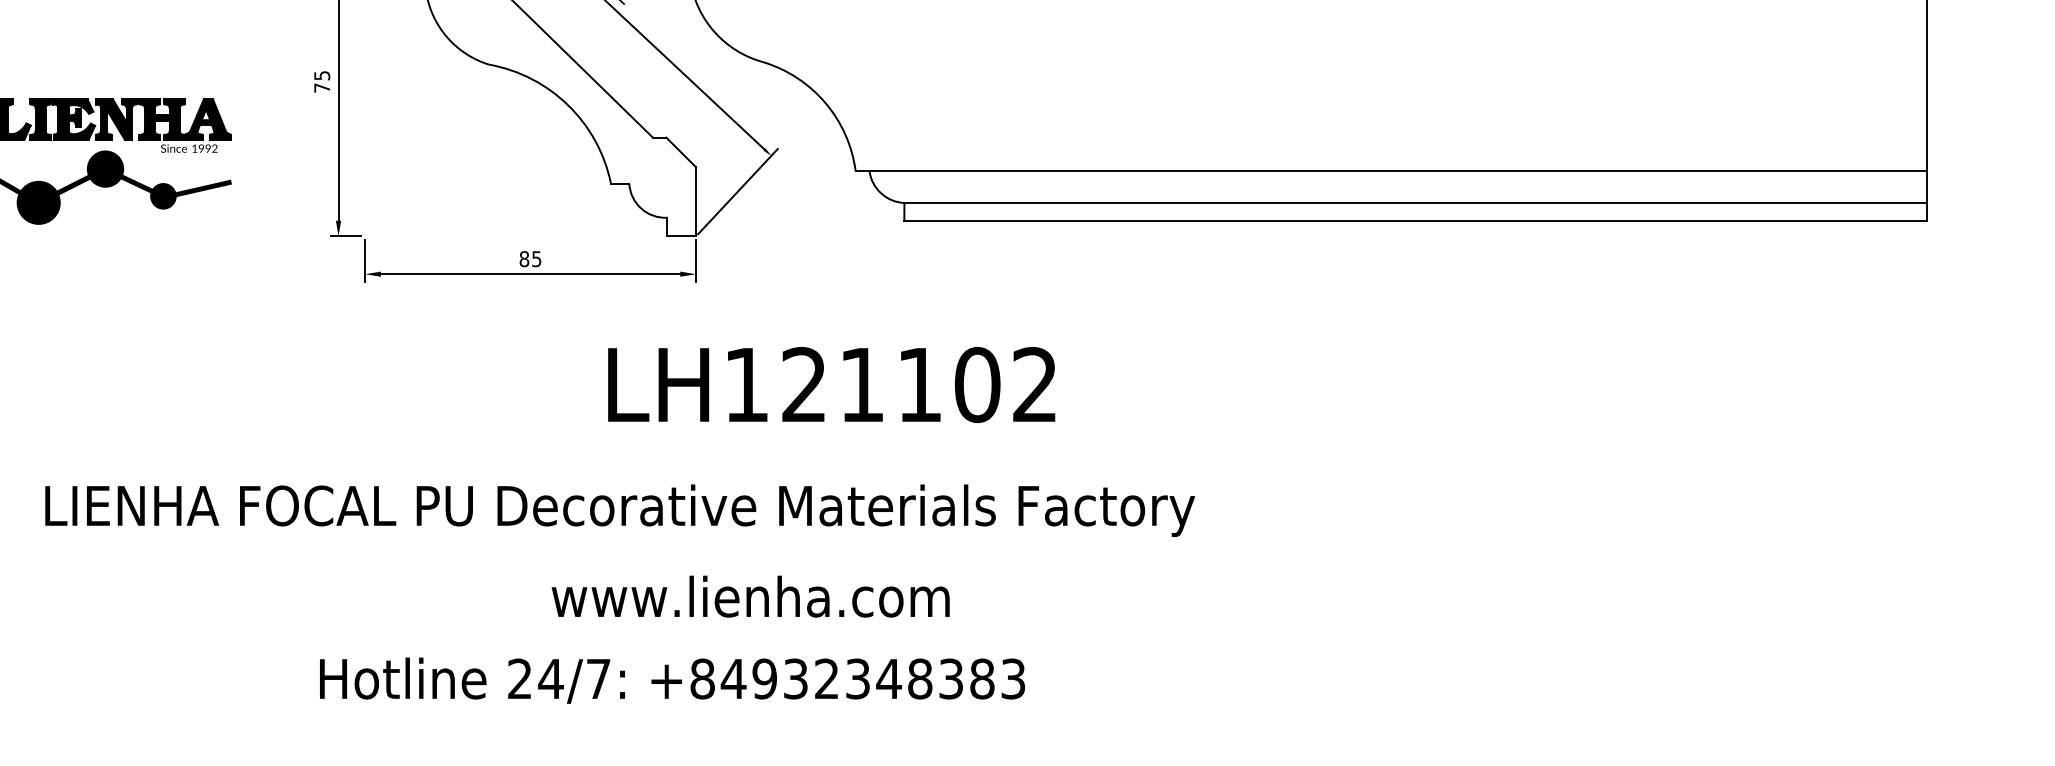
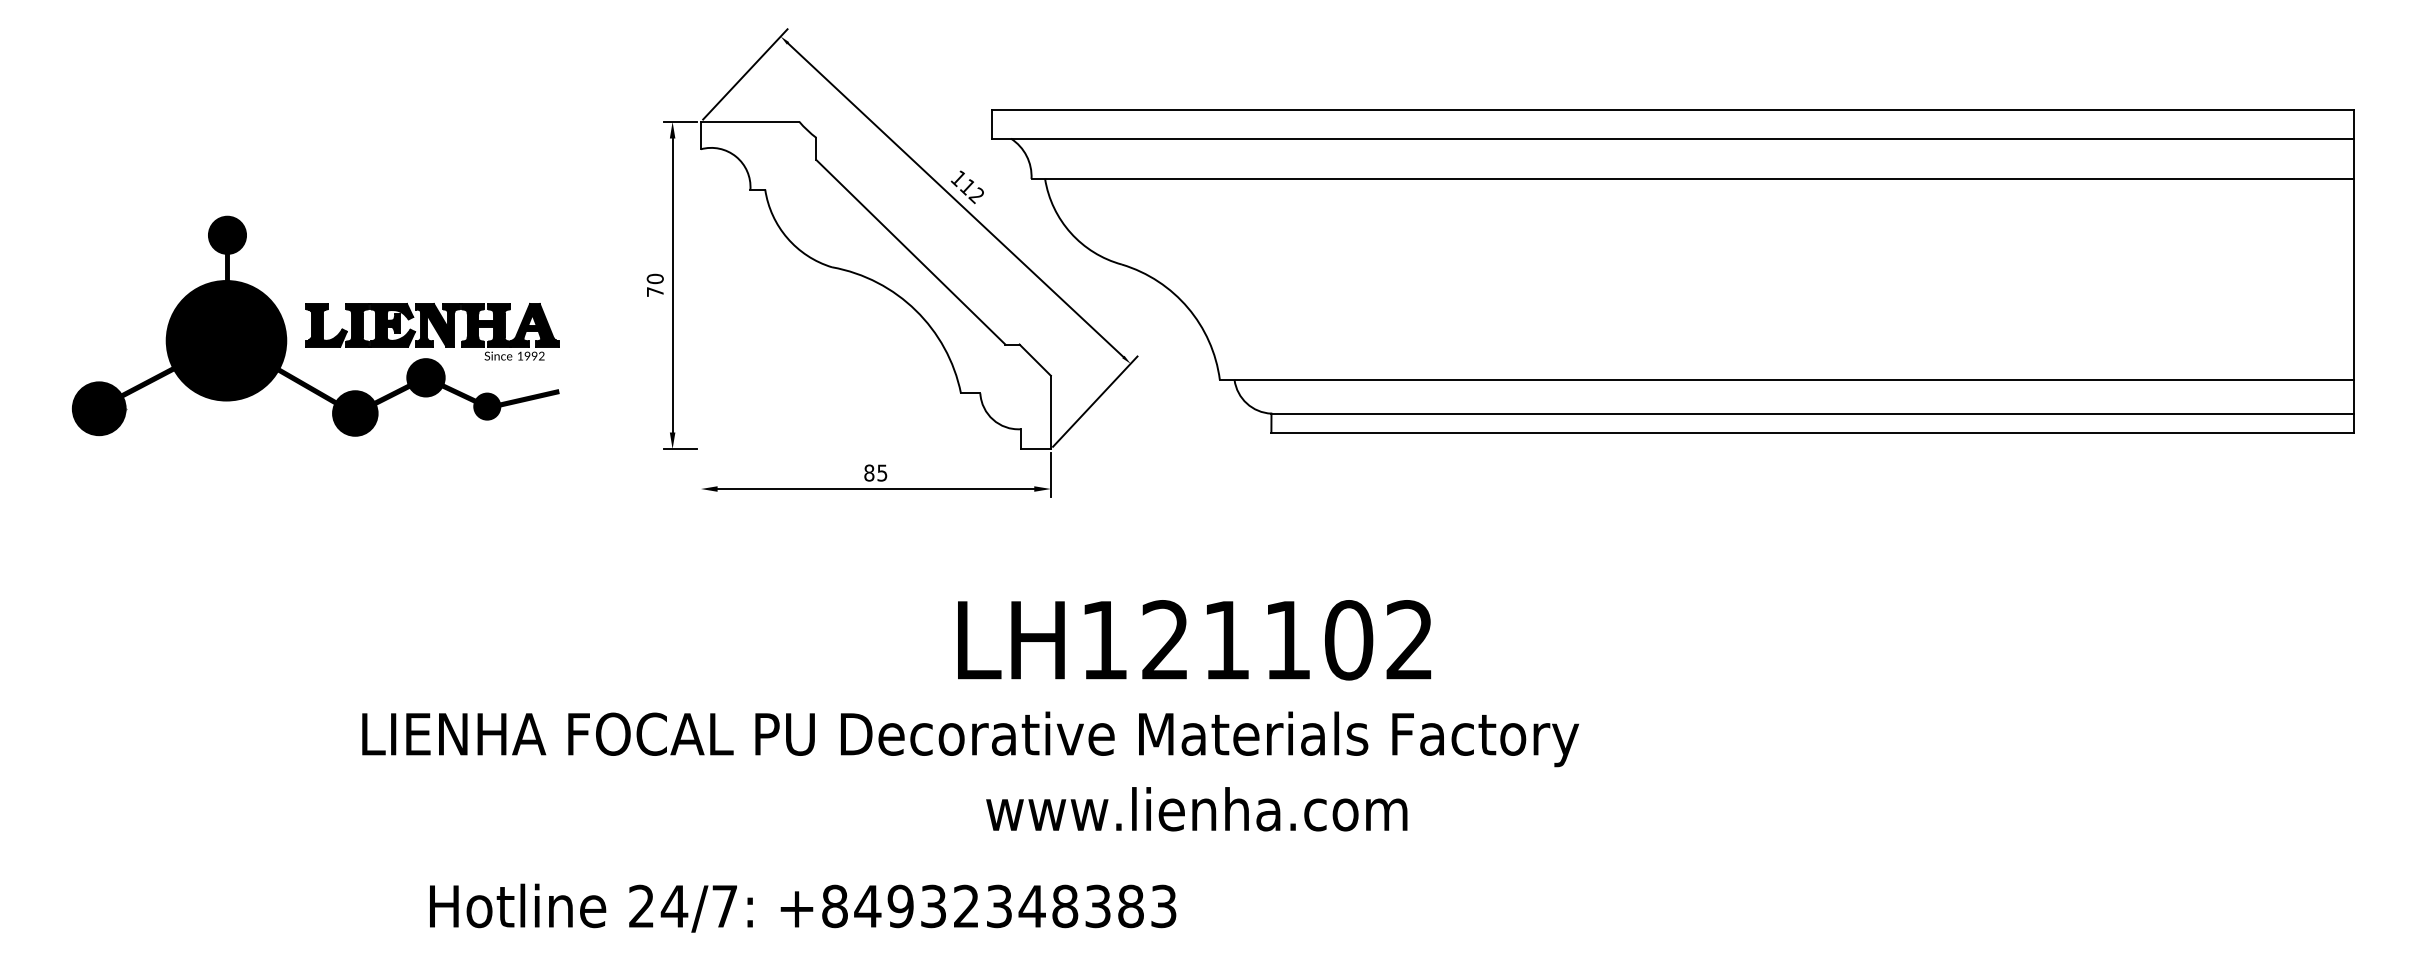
text: (321, 75) -> (654, 278), 75 -> 70
line: (364, 261) -> (700, 475), removed
text: (831, 385) -> (1194, 640), moved
text: (750, 596) -> (1196, 809), moved
text: (672, 680) -> (803, 907), moved

